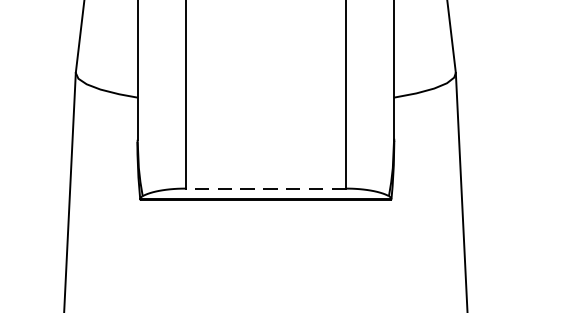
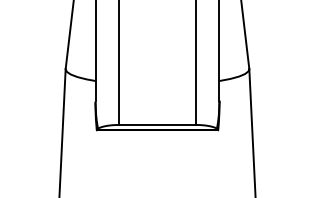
line: (265, 187) -> (157, 124), dashed -> solid

